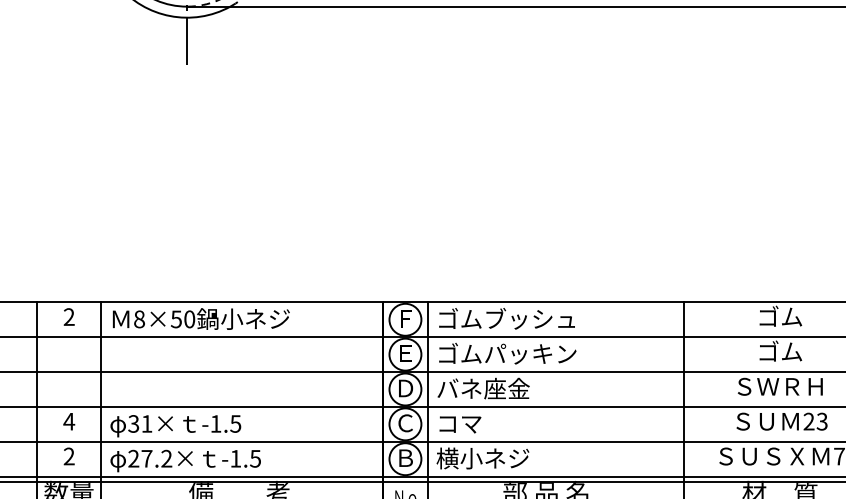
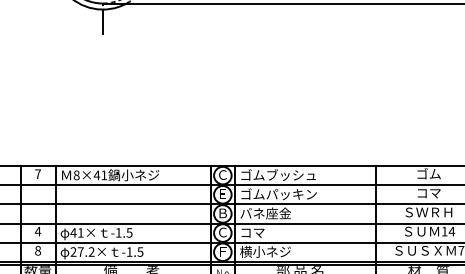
text: (70, 315) -> (38, 173), 2 -> 7
text: (404, 317) -> (222, 174), Ｆ -> Ｃ
text: (182, 319) -> (100, 175), 8×50 -> 8×41
text: (779, 350) -> (428, 192), ゴム -> コマ
text: (404, 388) -> (222, 213), Ｄ -> Ｂ
text: (816, 421) -> (448, 231), 23 -> 14
text: (133, 423) -> (73, 232), 31× -> 41×
text: (70, 456) -> (38, 250), 2 -> 8
text: (404, 457) -> (222, 251), Ｂ -> Ｆ

